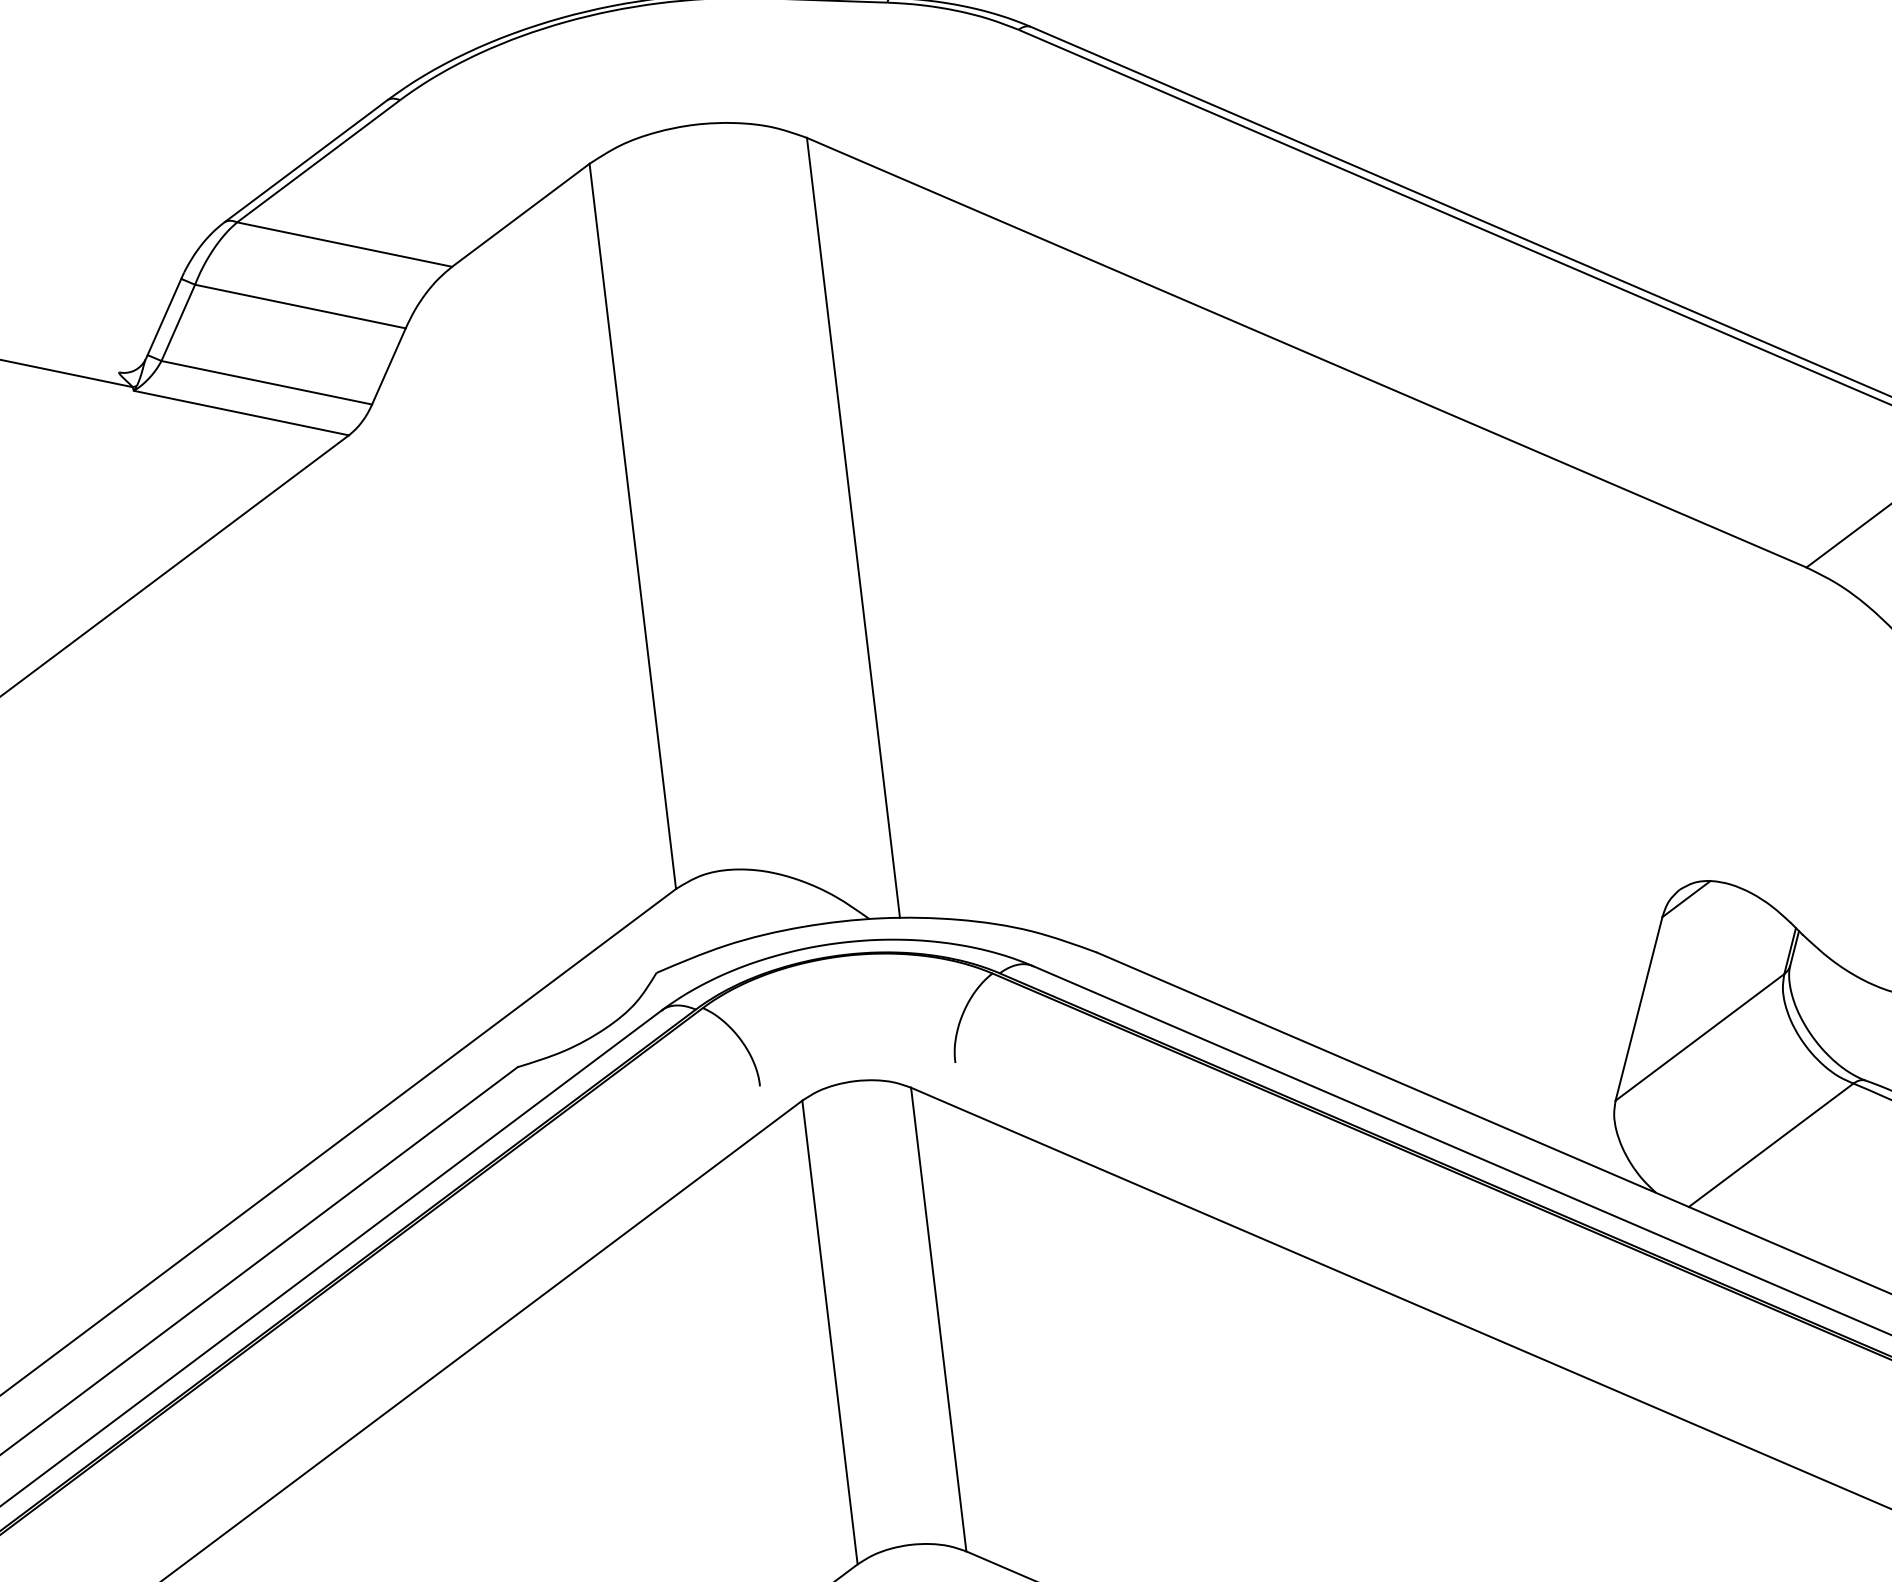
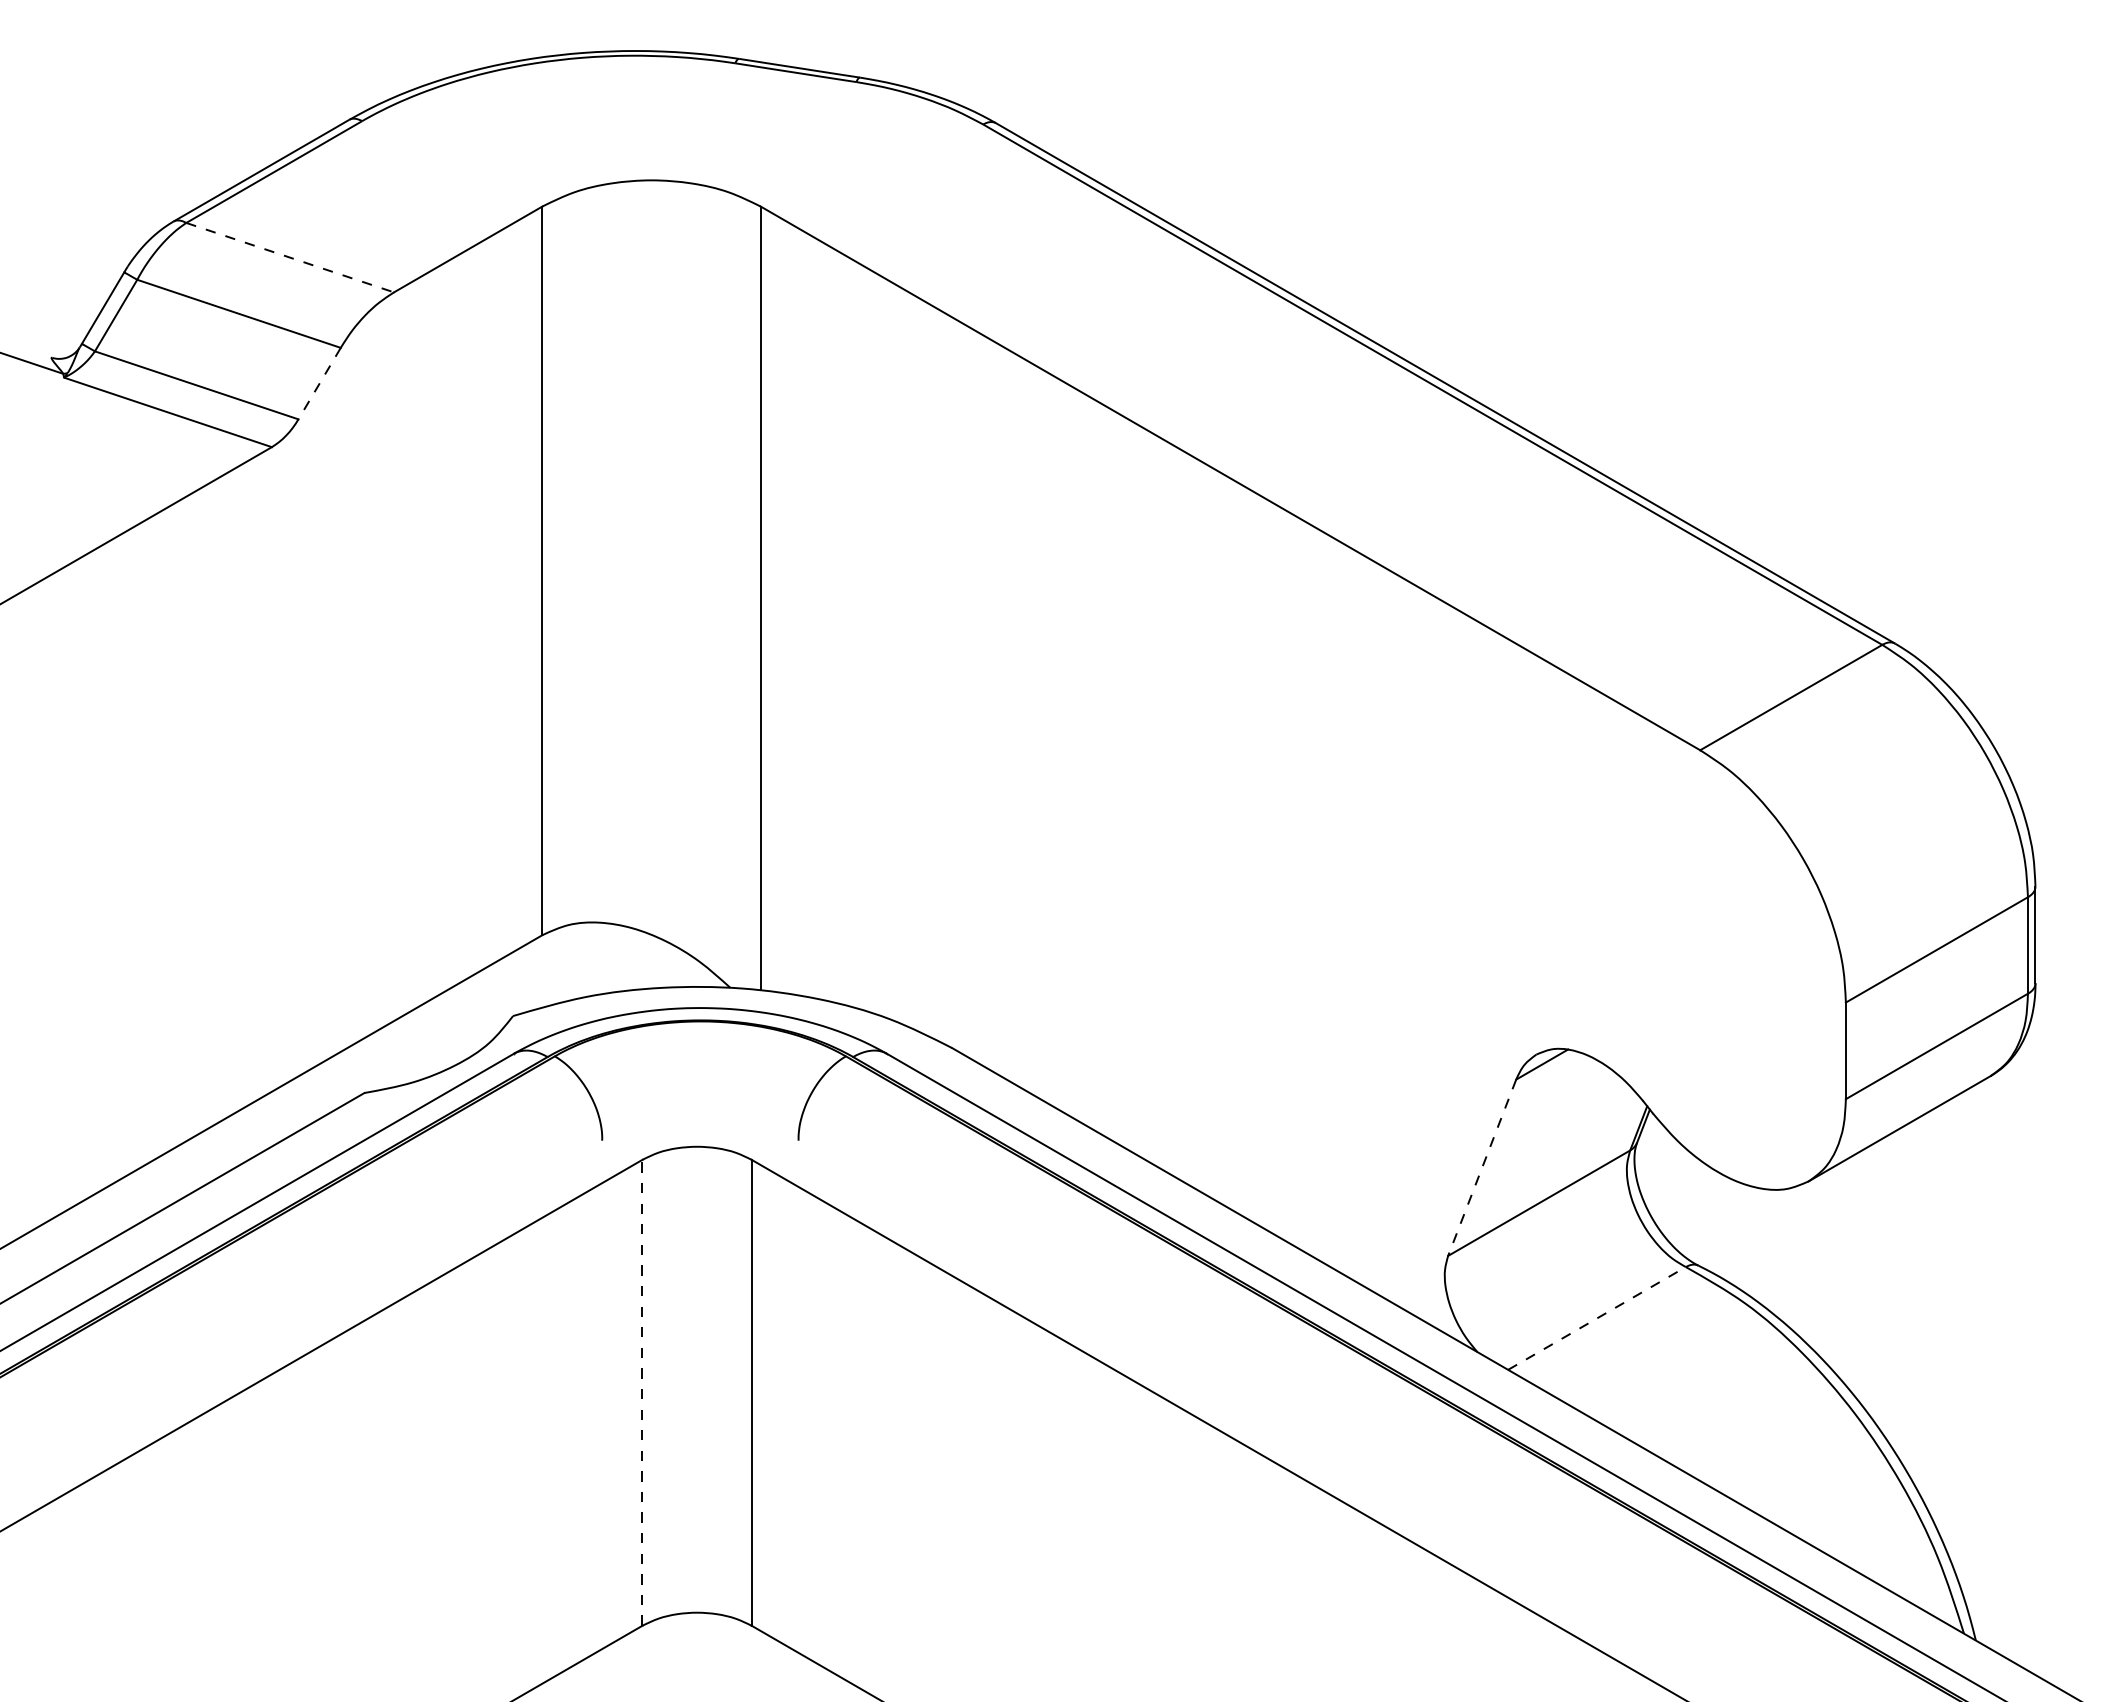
line: (344, 244) -> (290, 257), solid -> dashed
line: (388, 366) -> (319, 383), solid -> dashed
line: (1639, 1008) -> (1482, 1167), solid -> dashed
line: (1771, 1145) -> (1597, 1318), solid -> dashed
line: (829, 1332) -> (642, 1392), solid -> dashed

